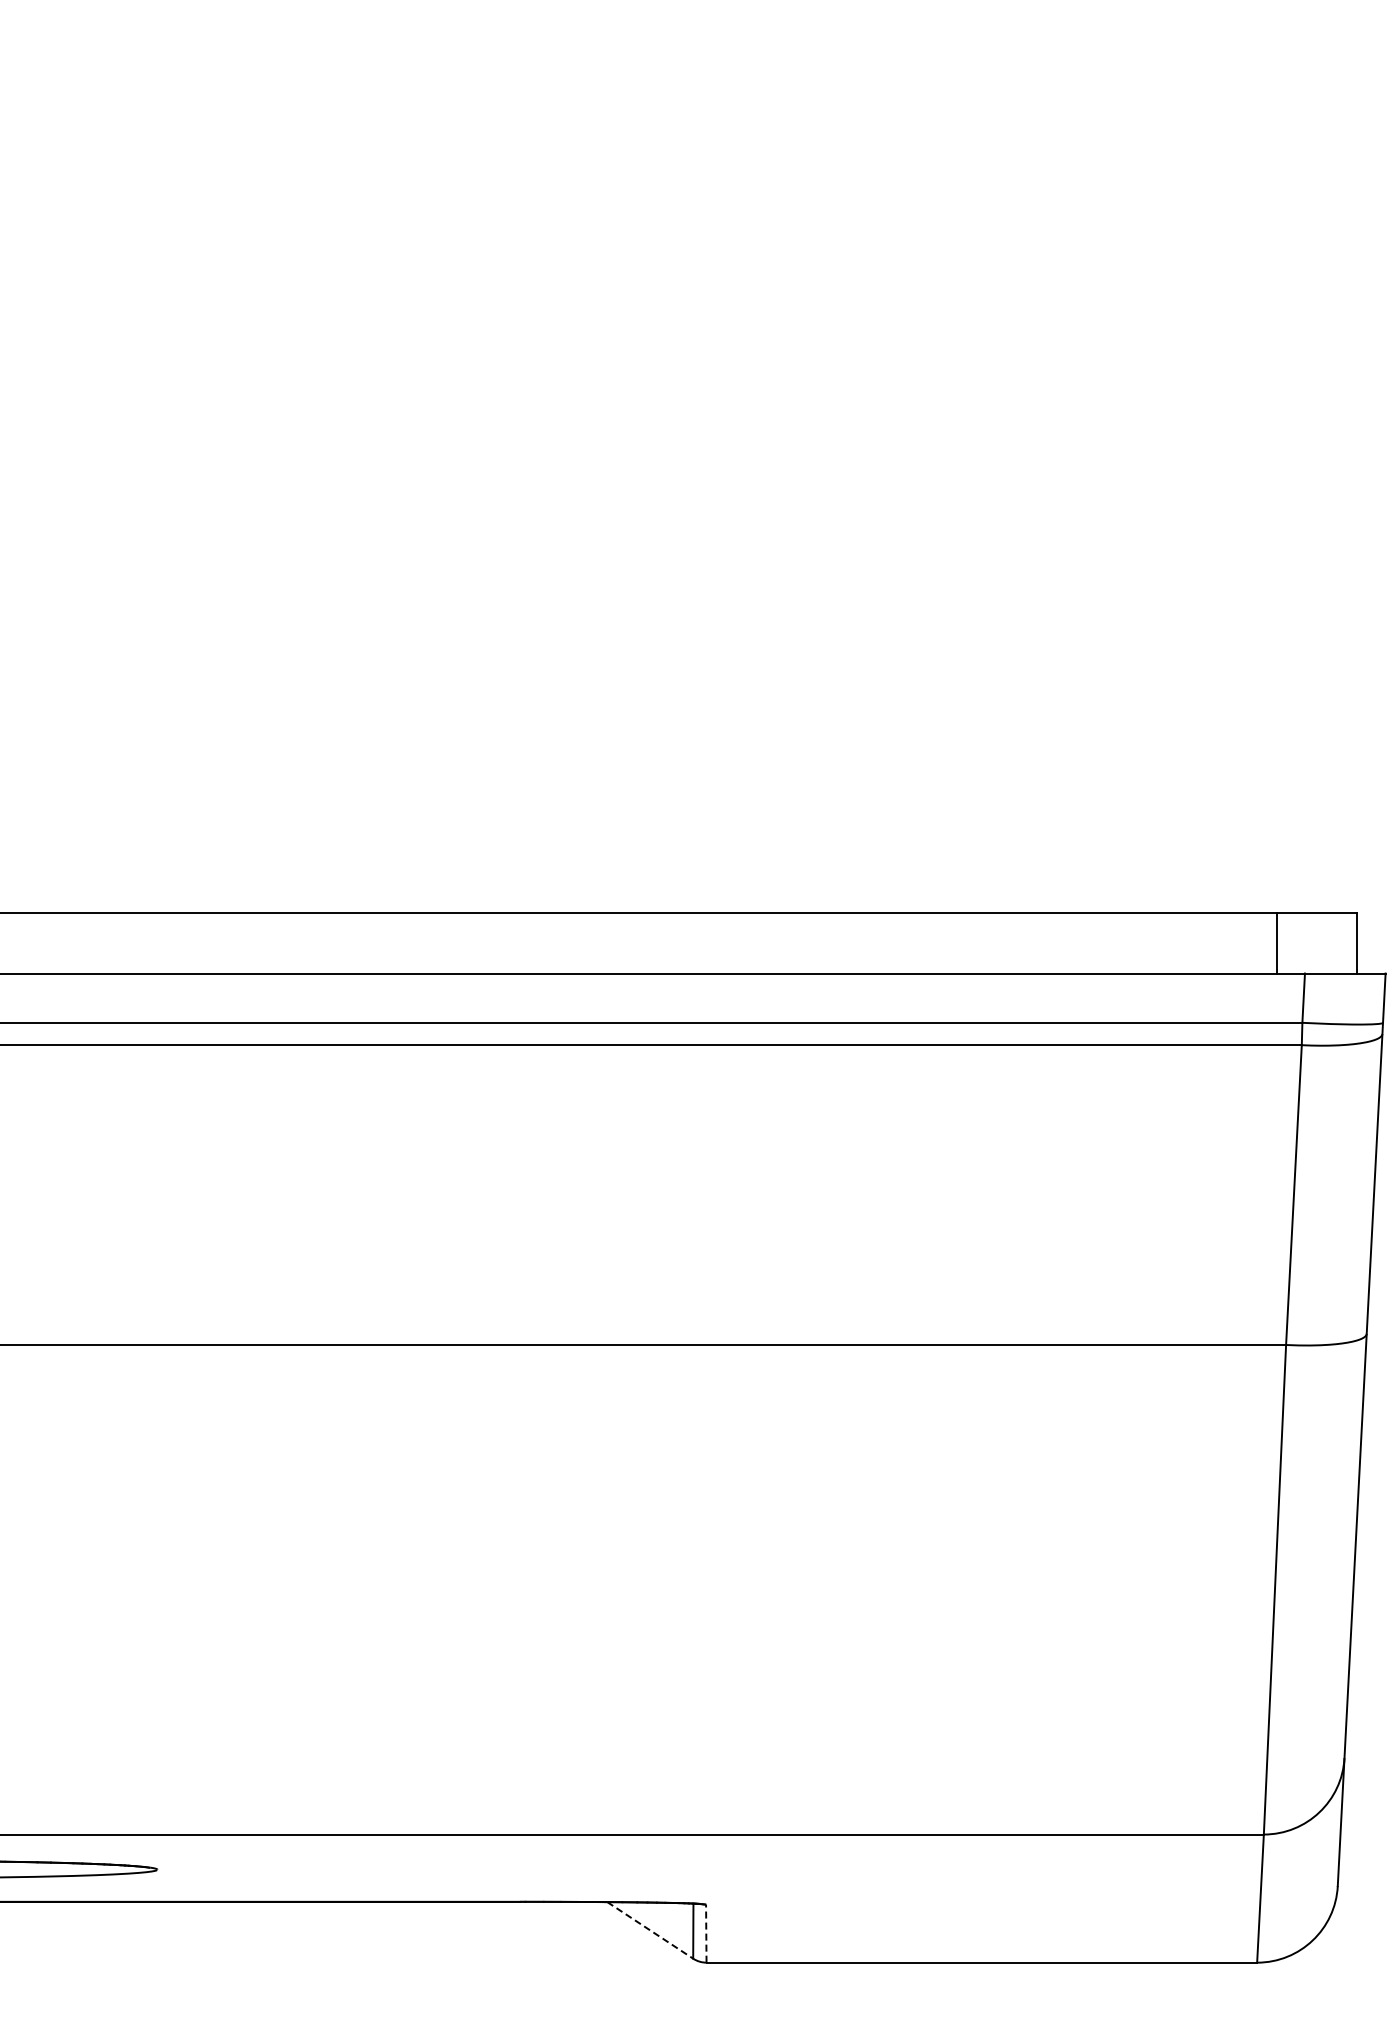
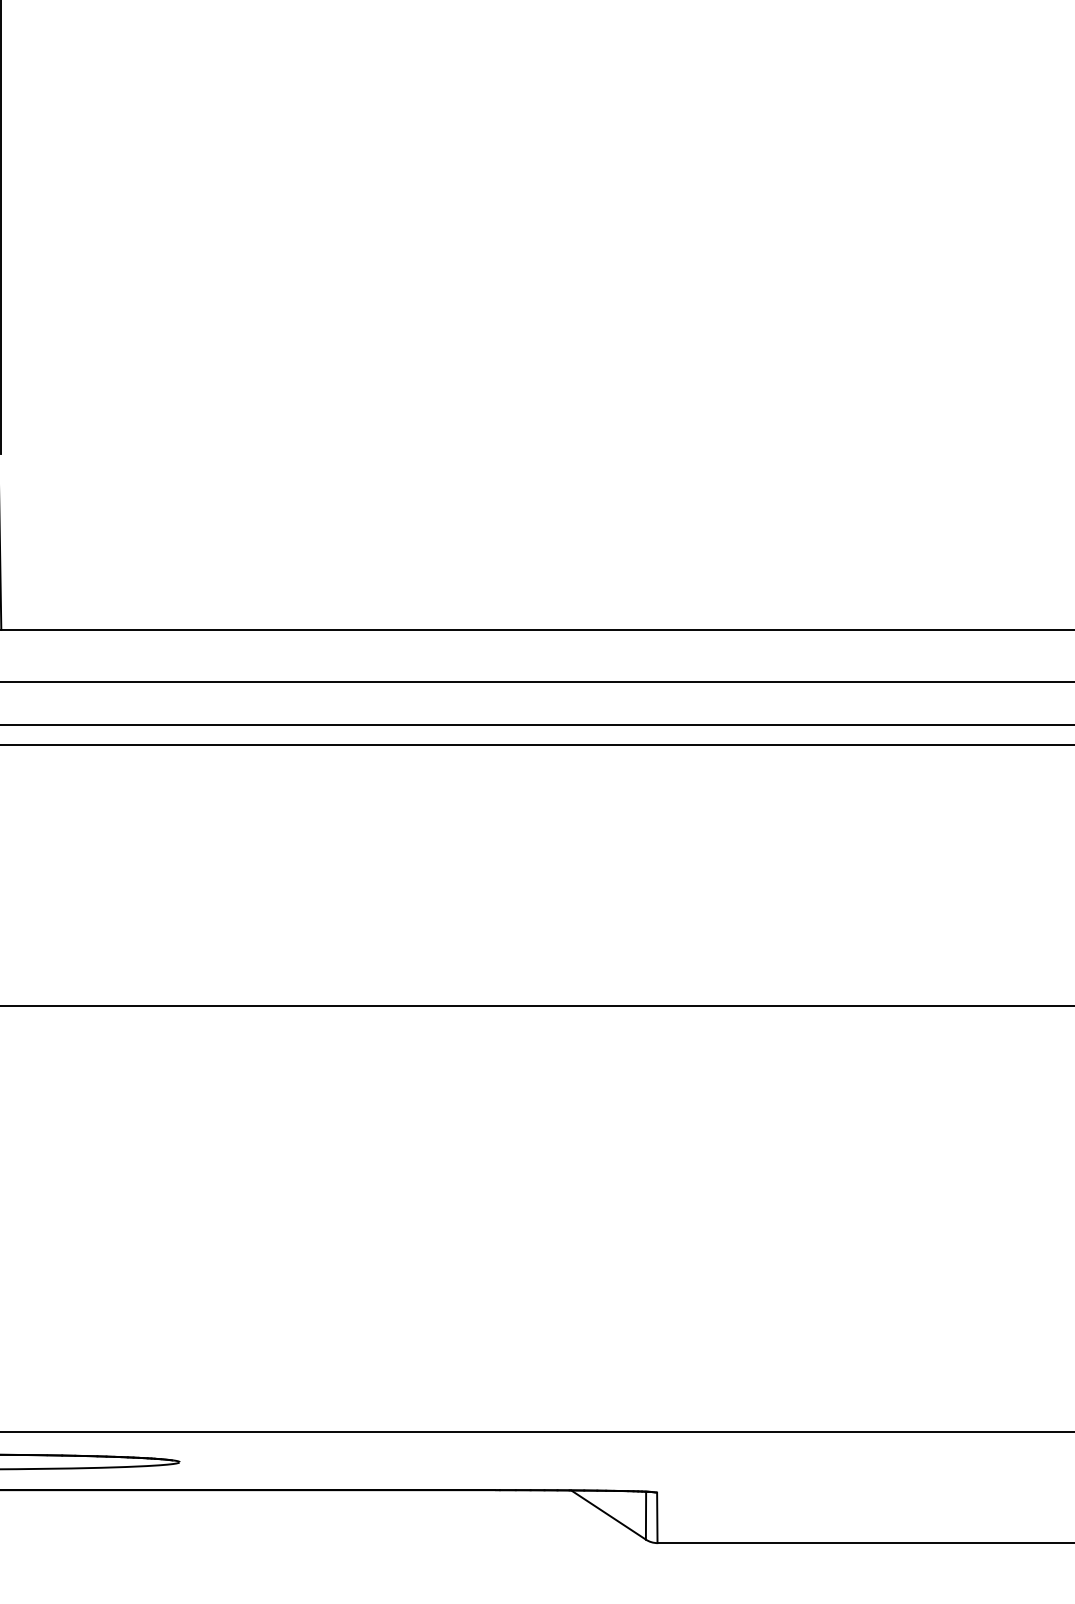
line: (650, 1930) -> (608, 1515), dashed -> solid
line: (706, 1933) -> (657, 1517), dashed -> solid

